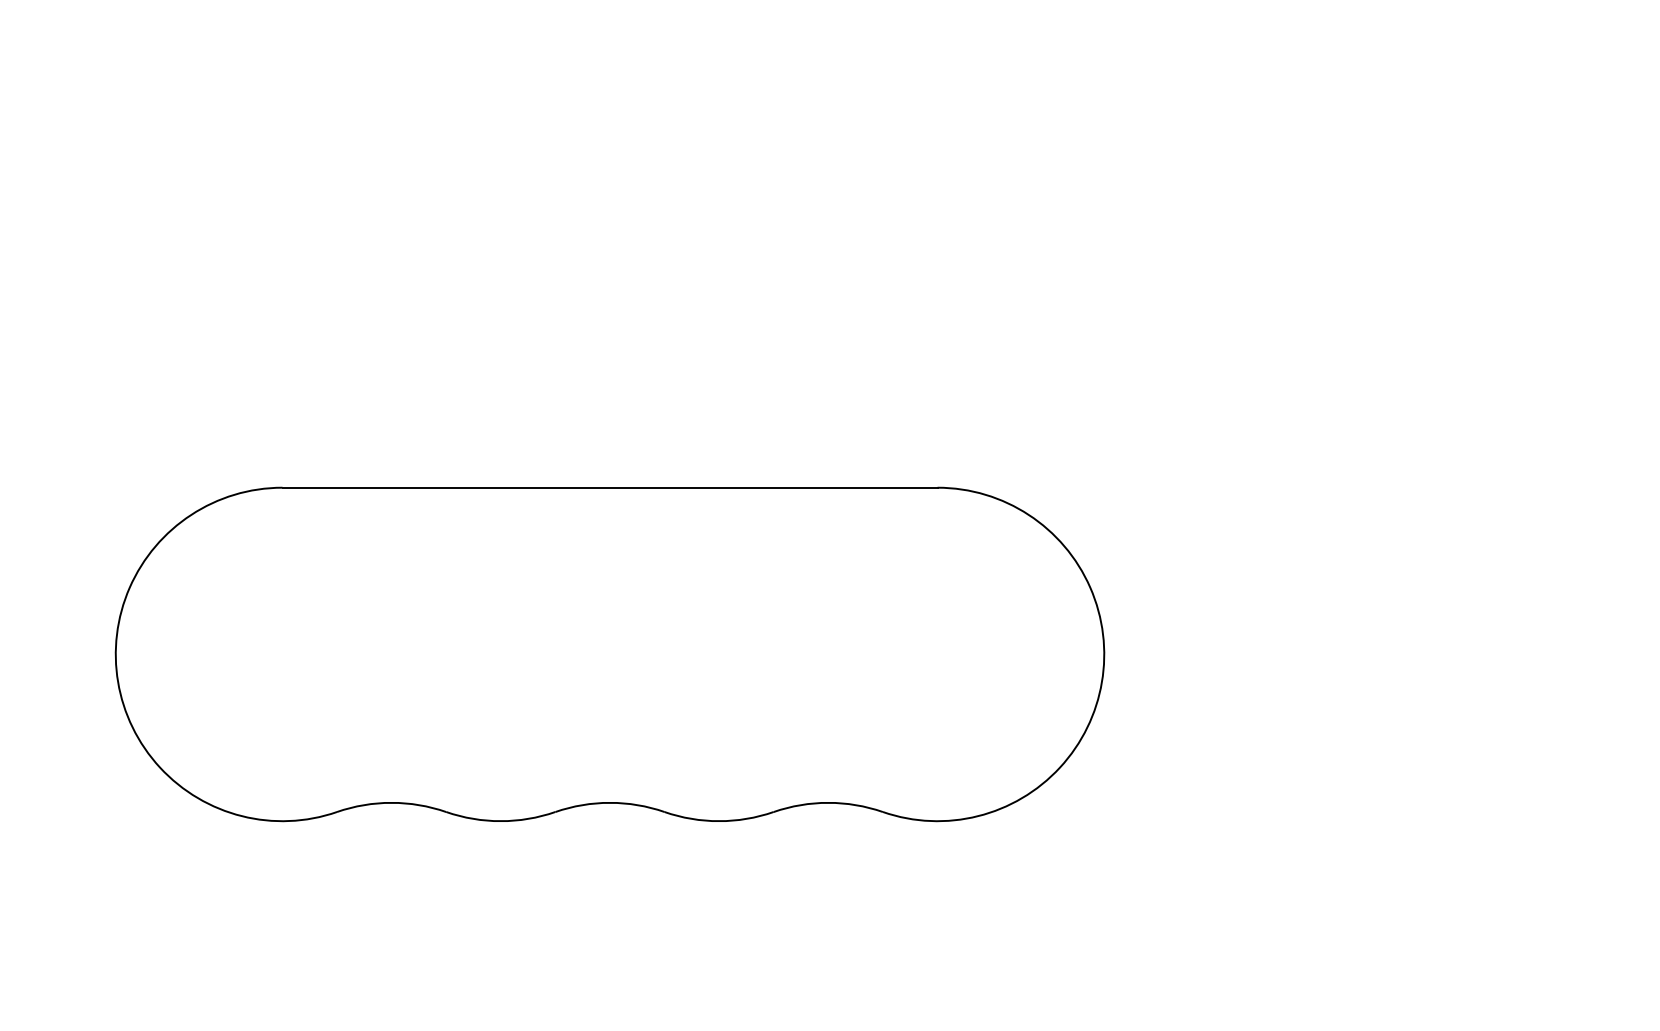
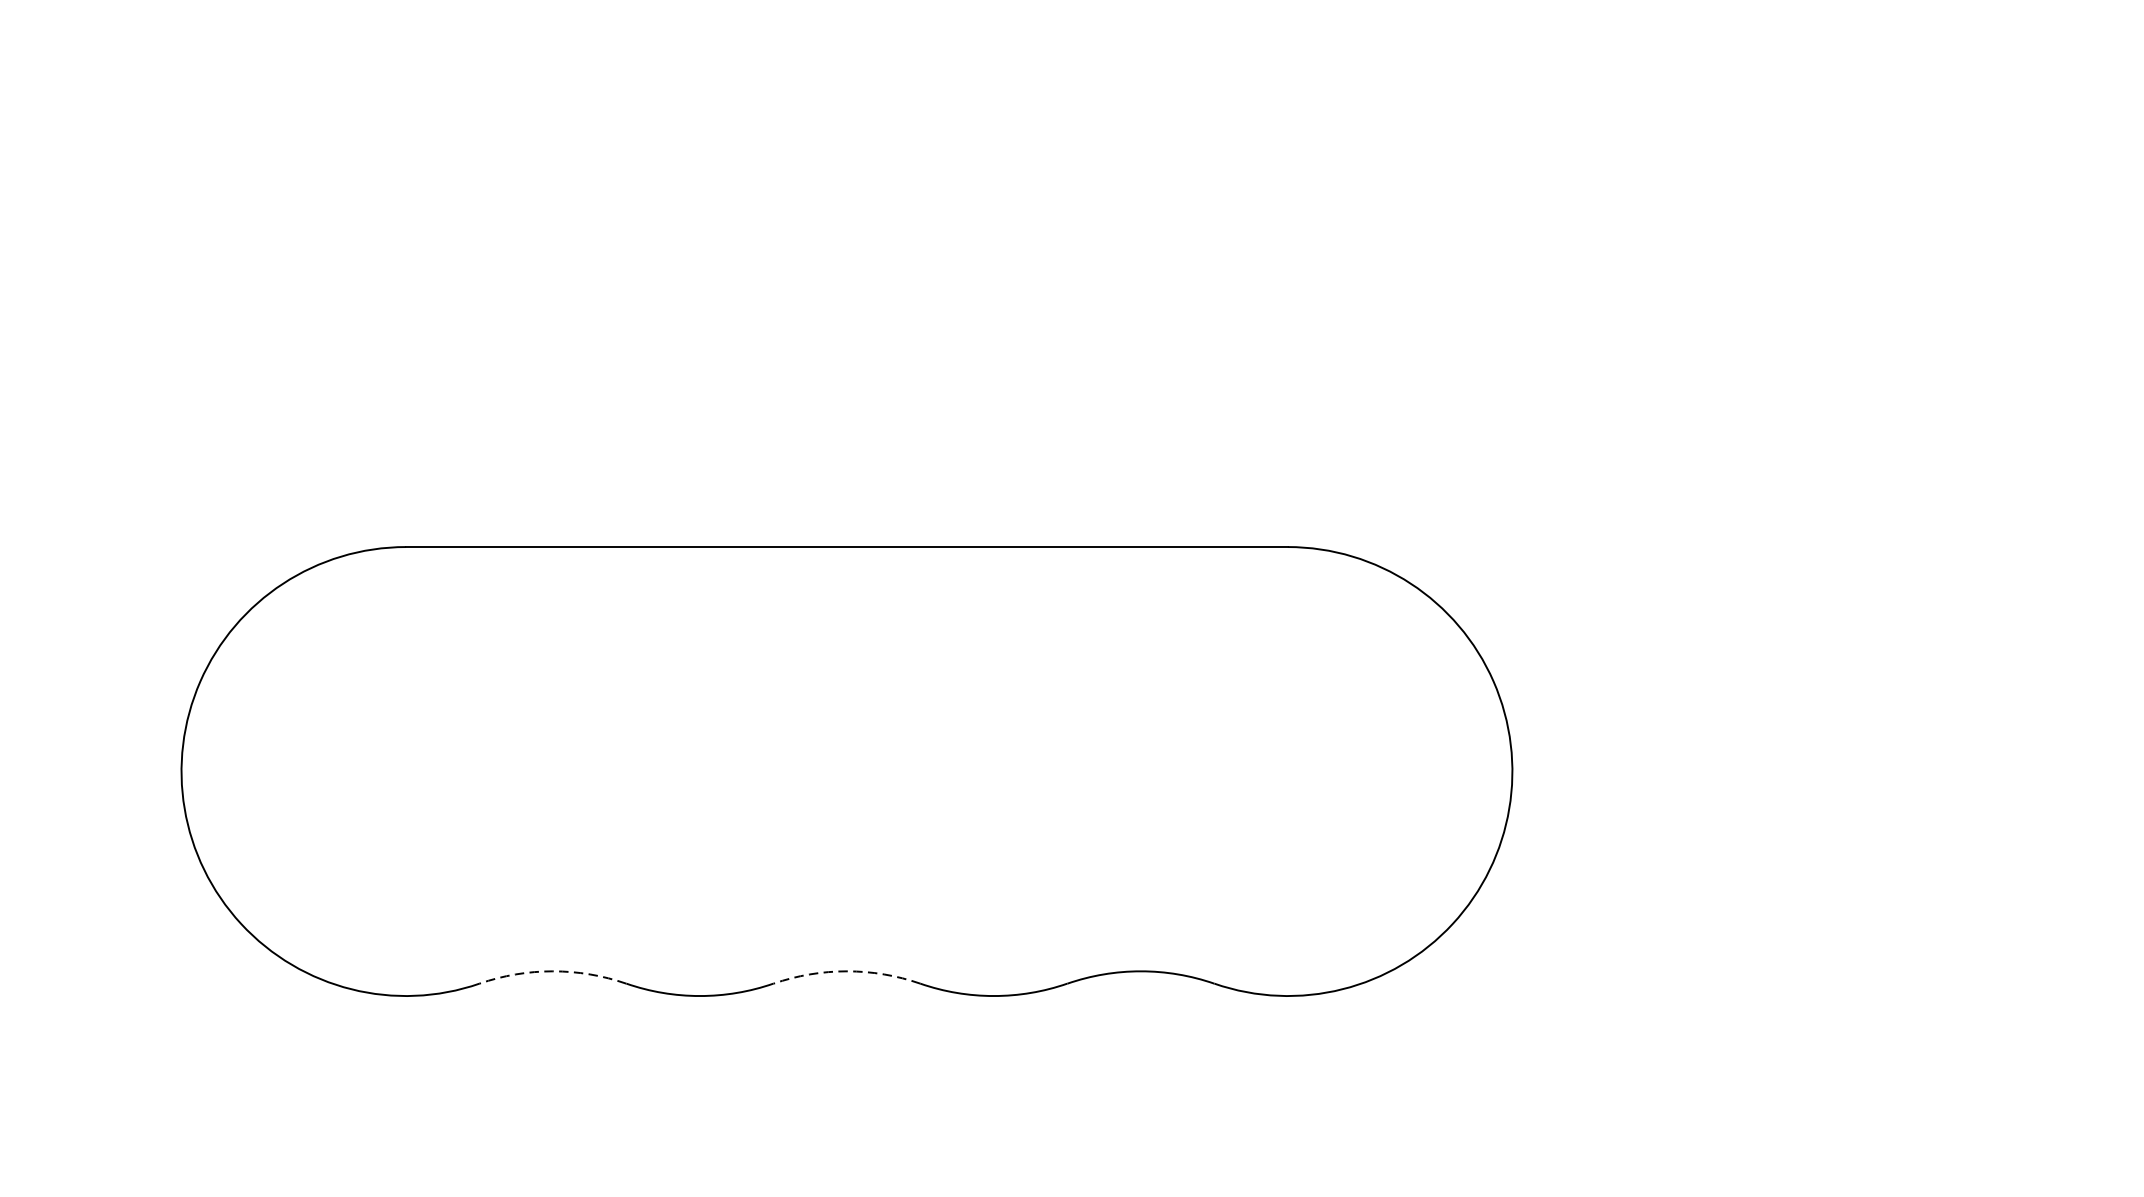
arc: (391, 802) -> (552, 970), solid -> dashed
arc: (610, 802) -> (847, 970), solid -> dashed

